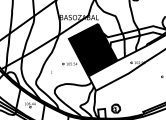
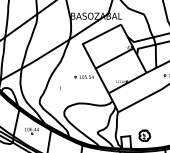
fill: (92, 49) -> (113, 58), removed

